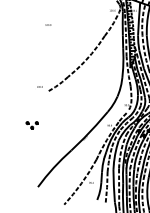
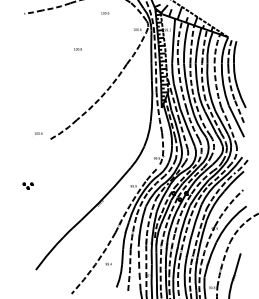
text: (47, 25) -> (77, 49), moved
part: (31, 125) -> (27, 185), size x0.6
line: (114, 186) -> (139, 268), solid -> dashed

